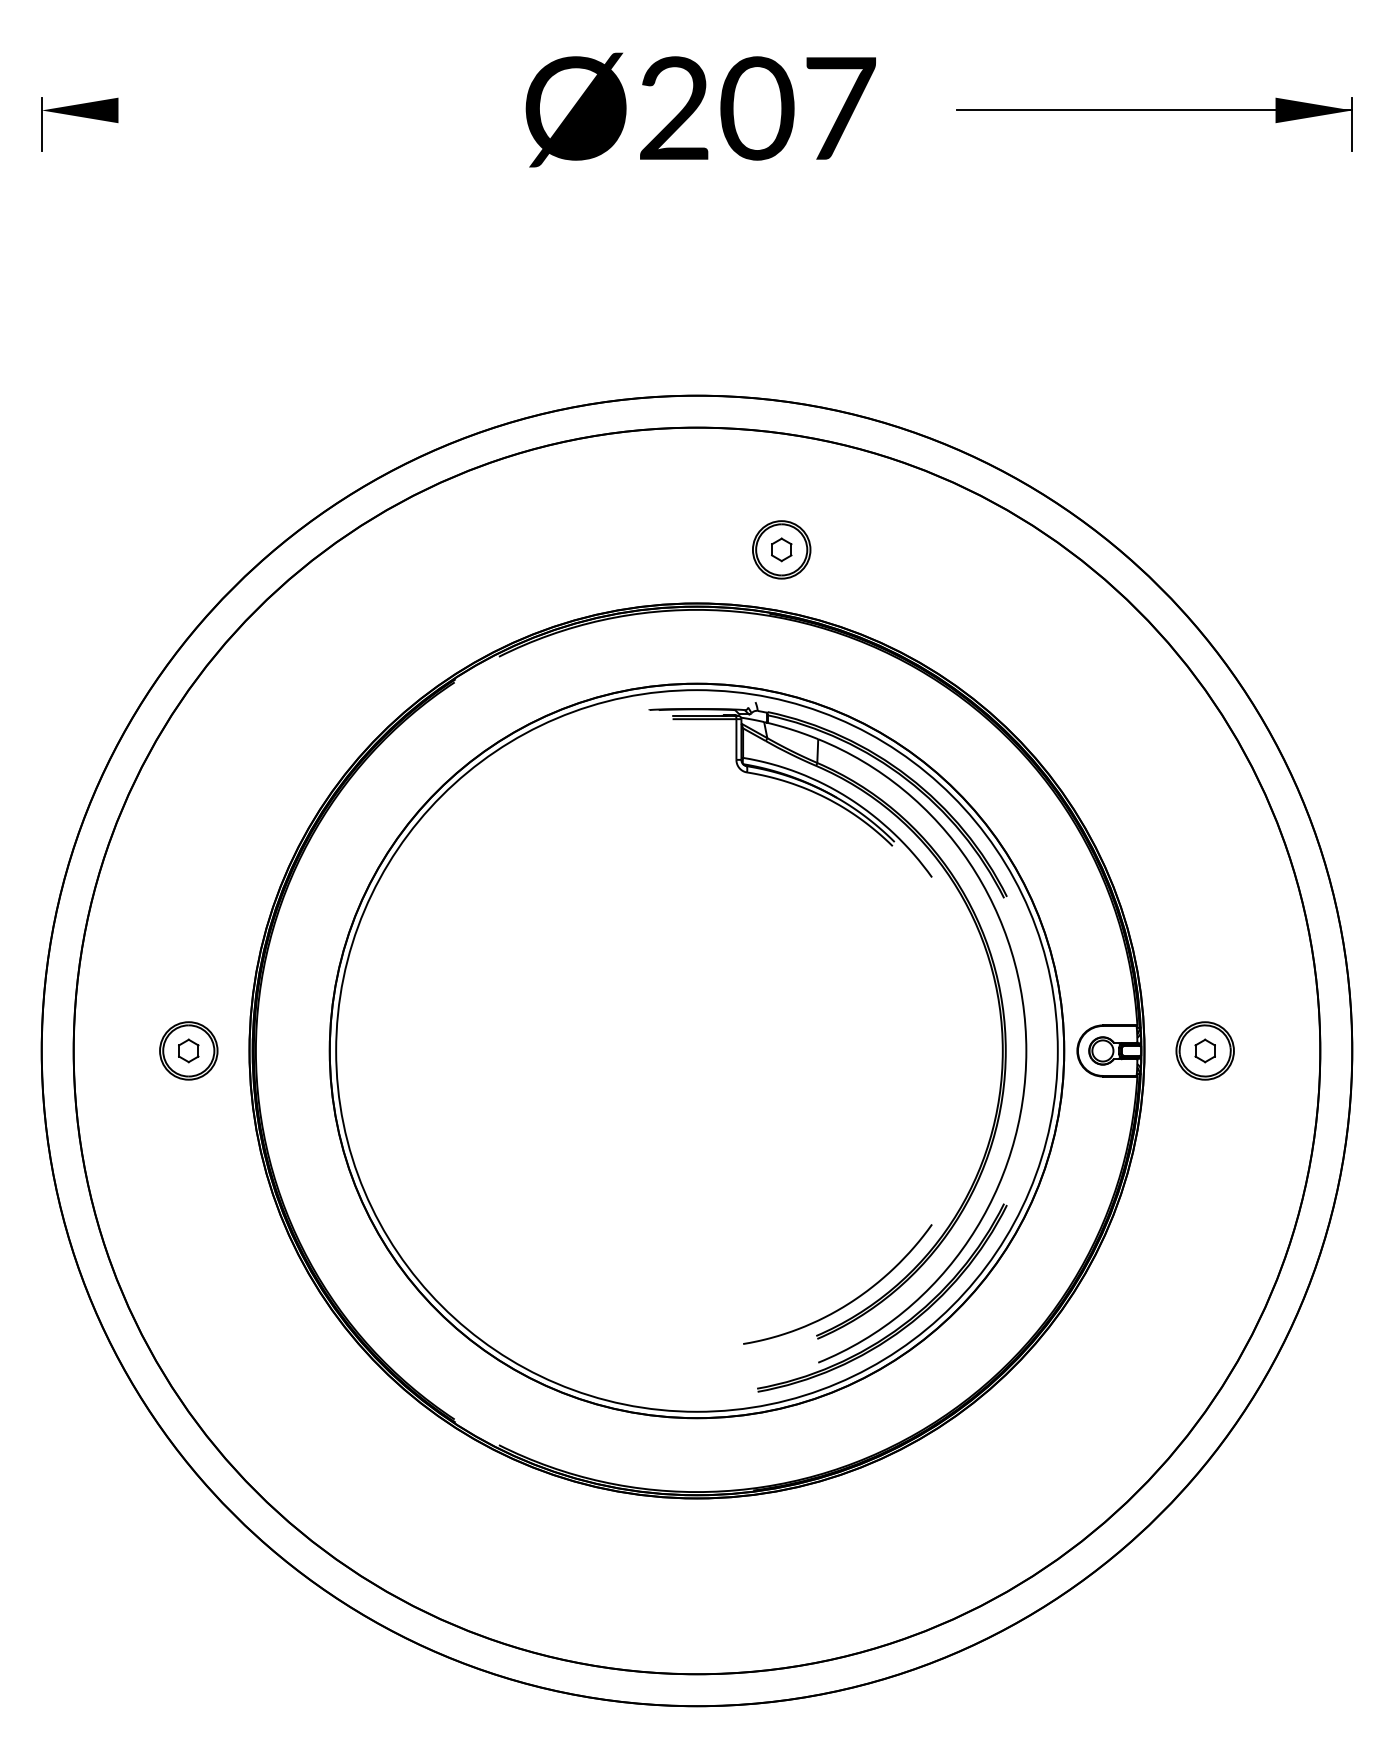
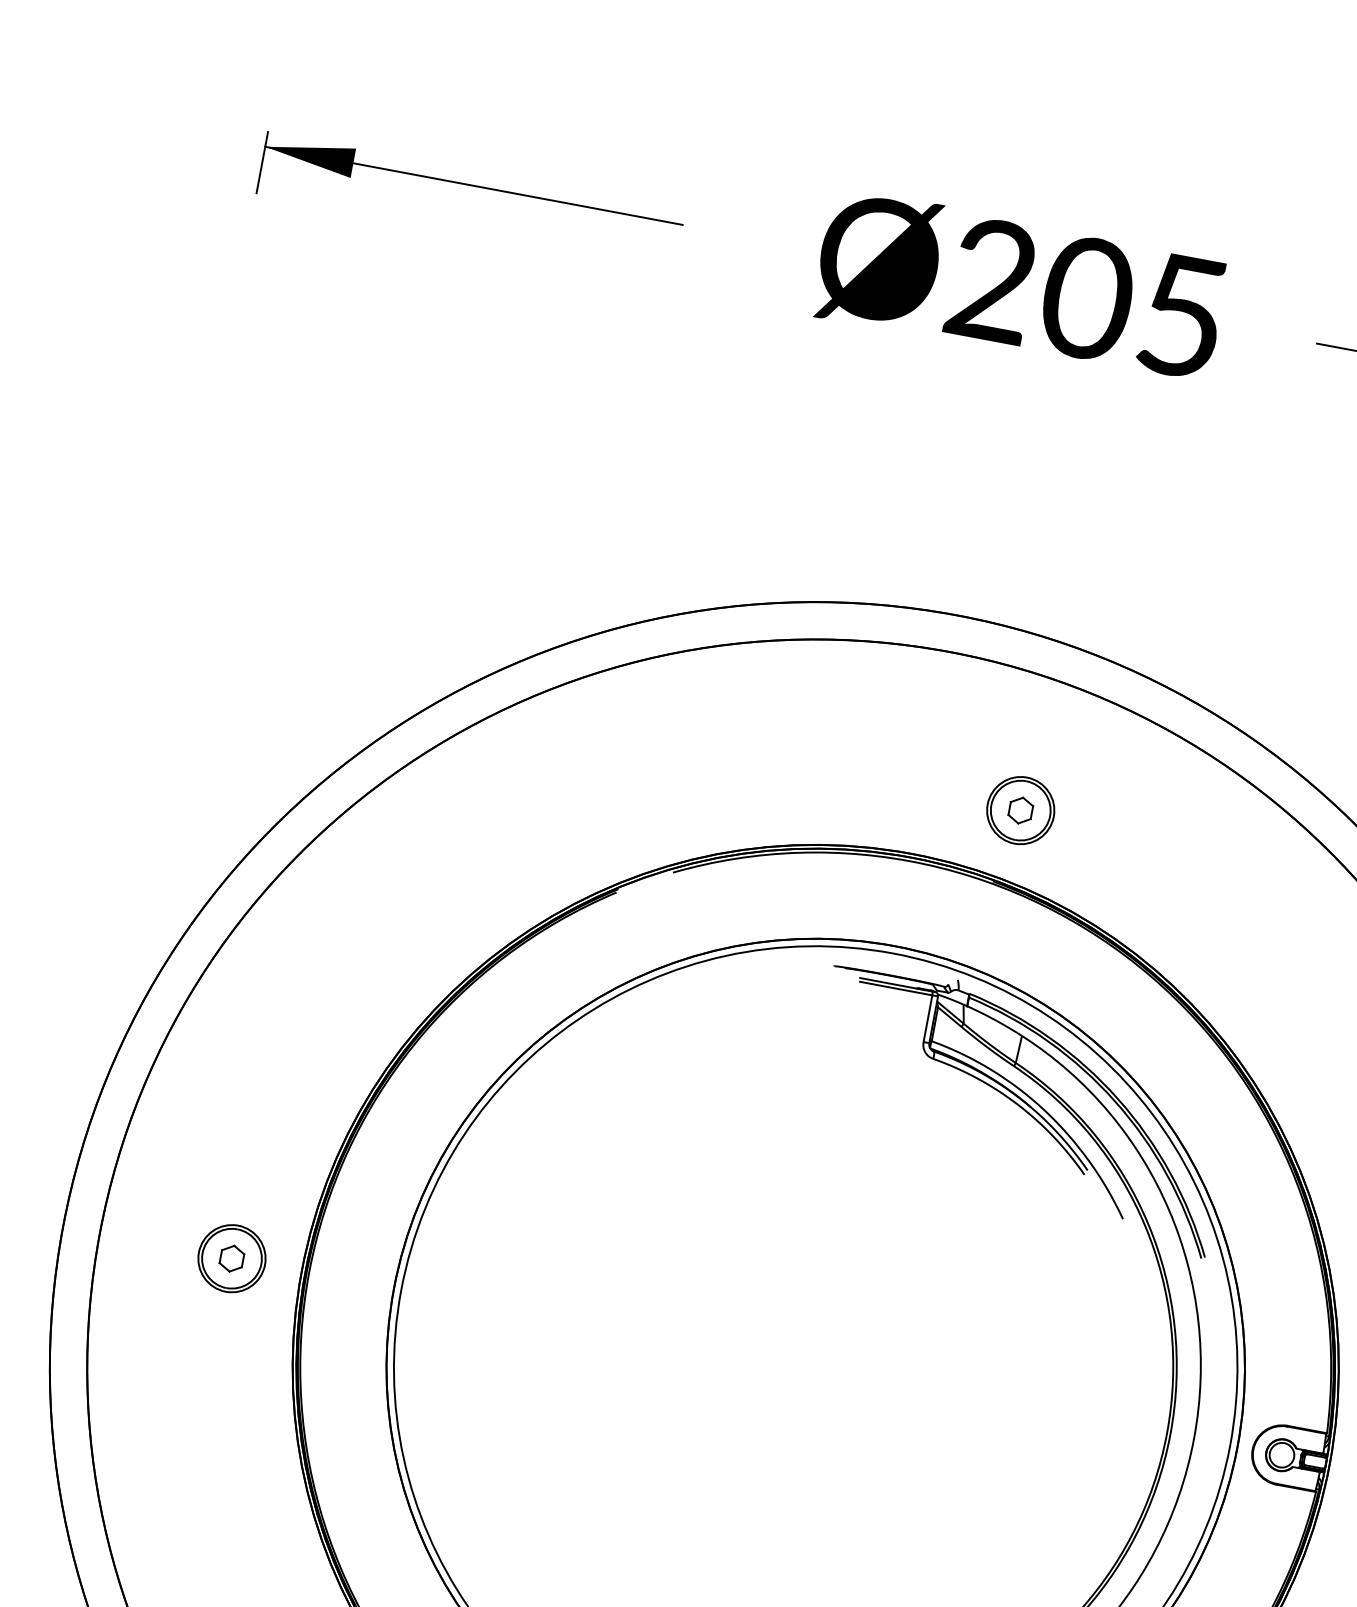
text: (840, 108) -> (1183, 316), Ø207 -> Ø205
line: (223, 110) -> (474, 185), added

